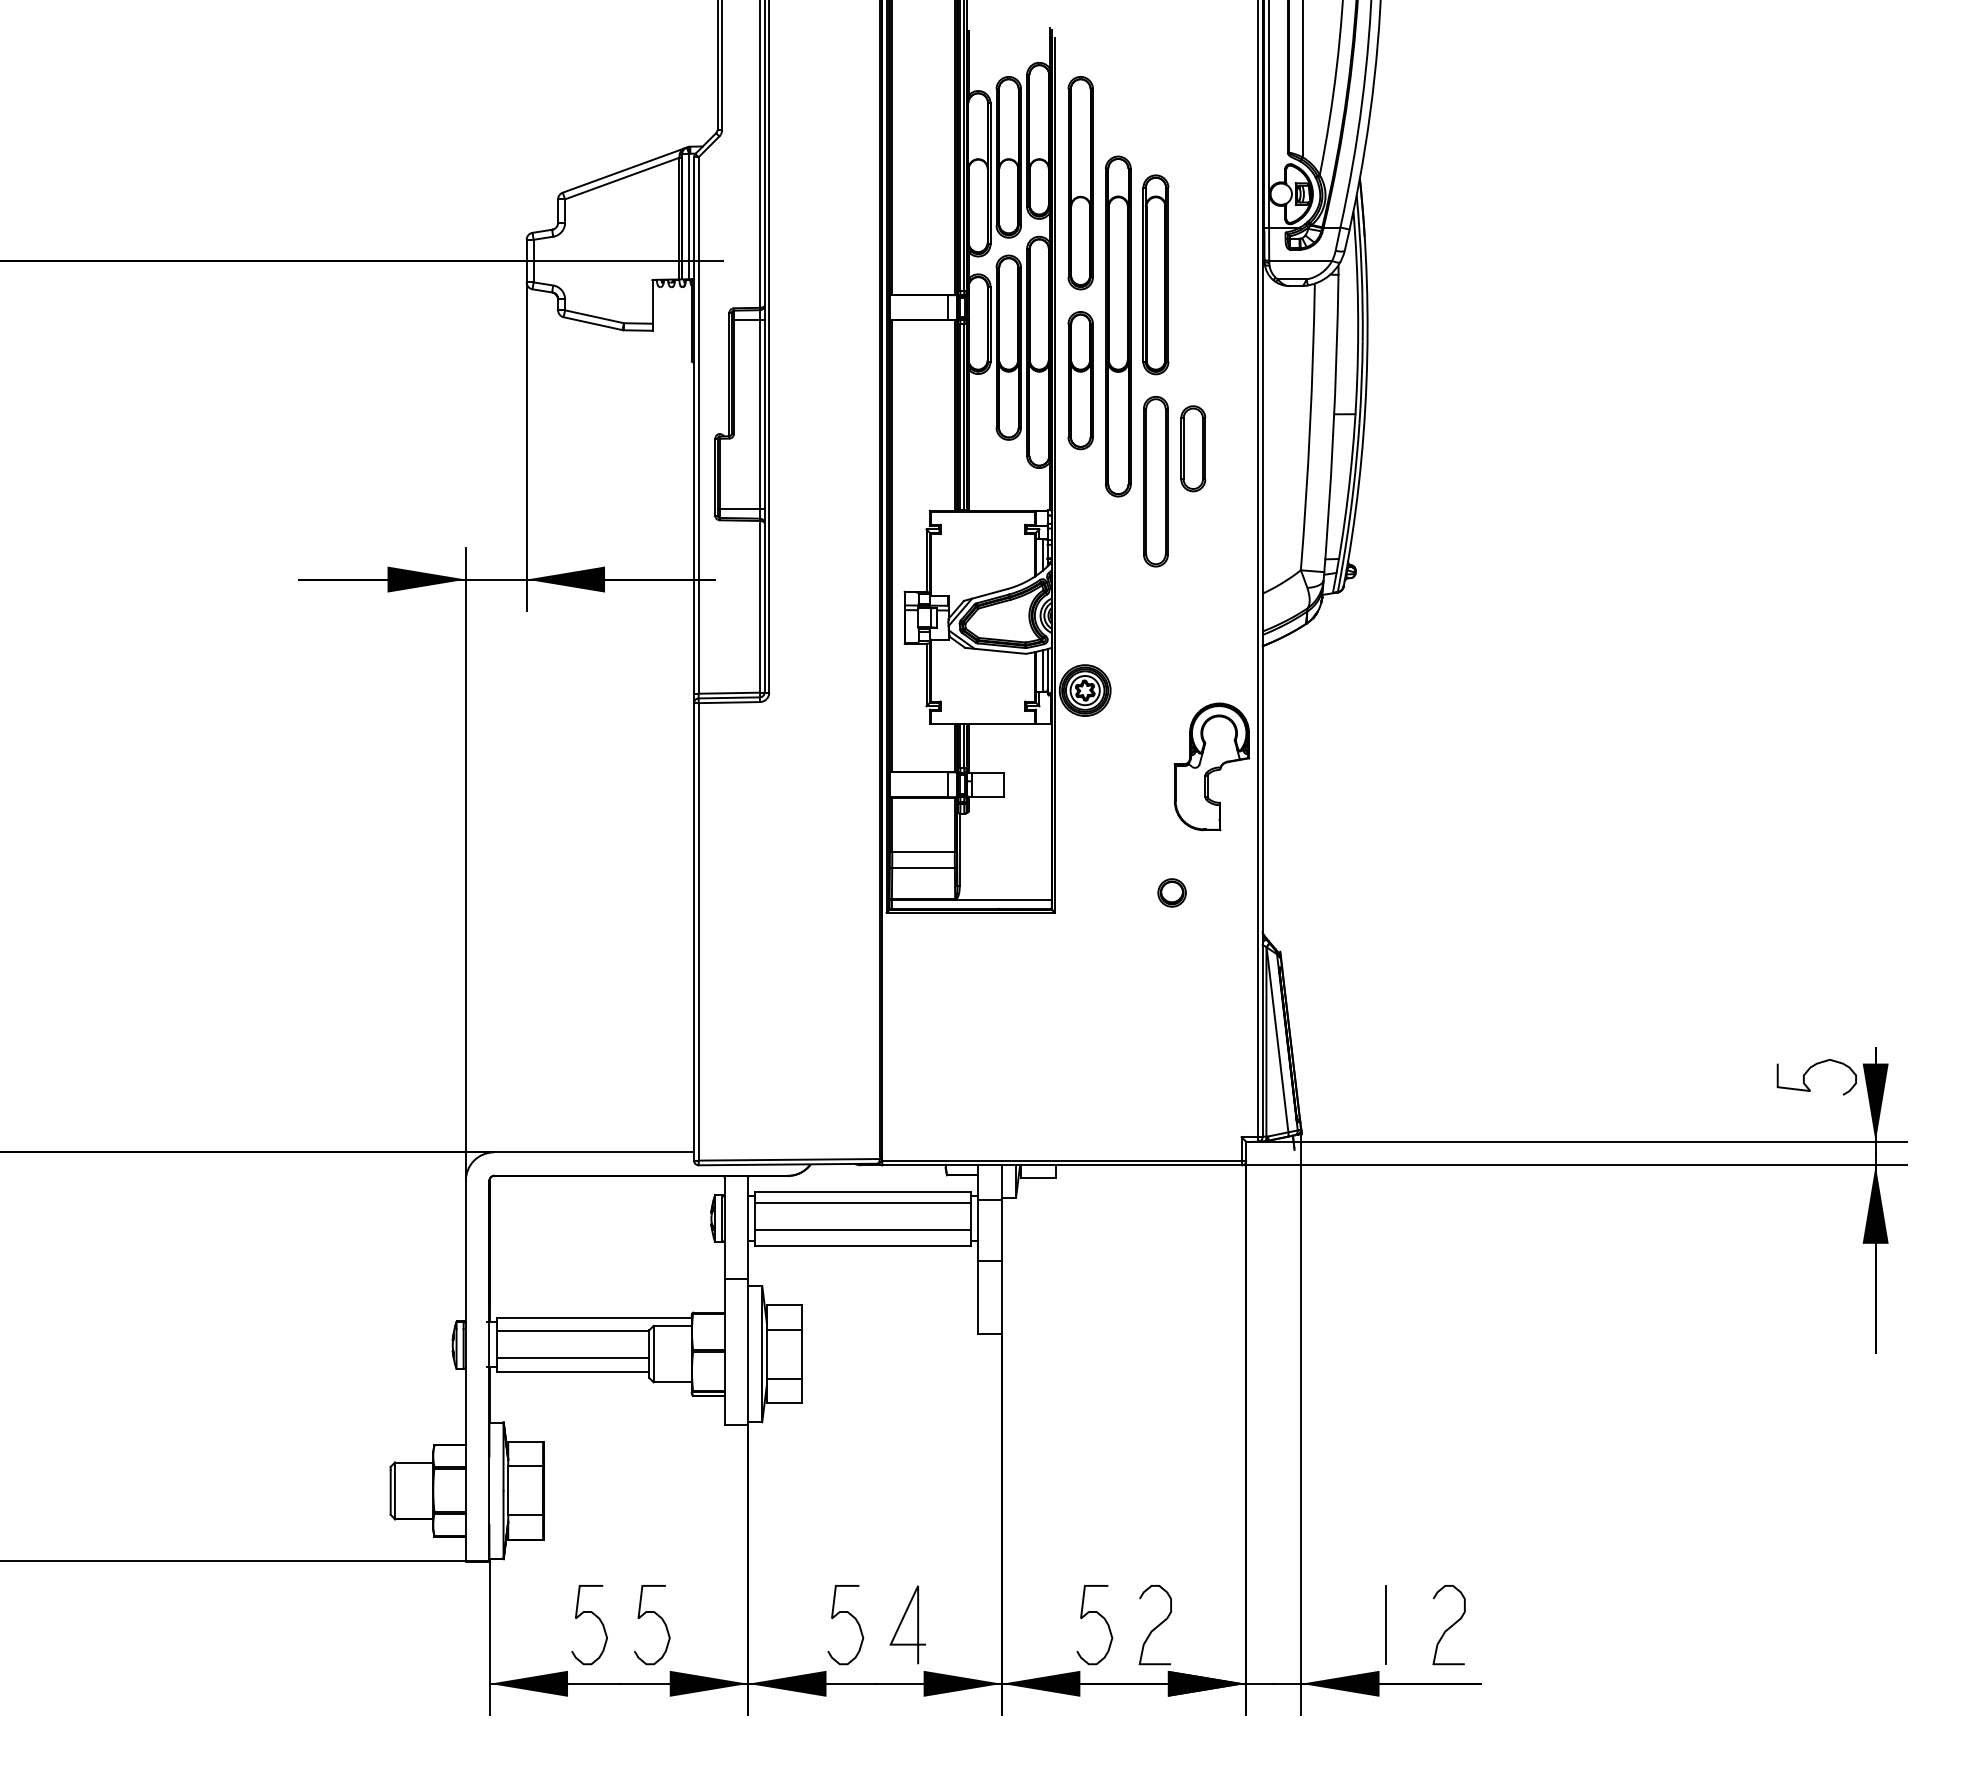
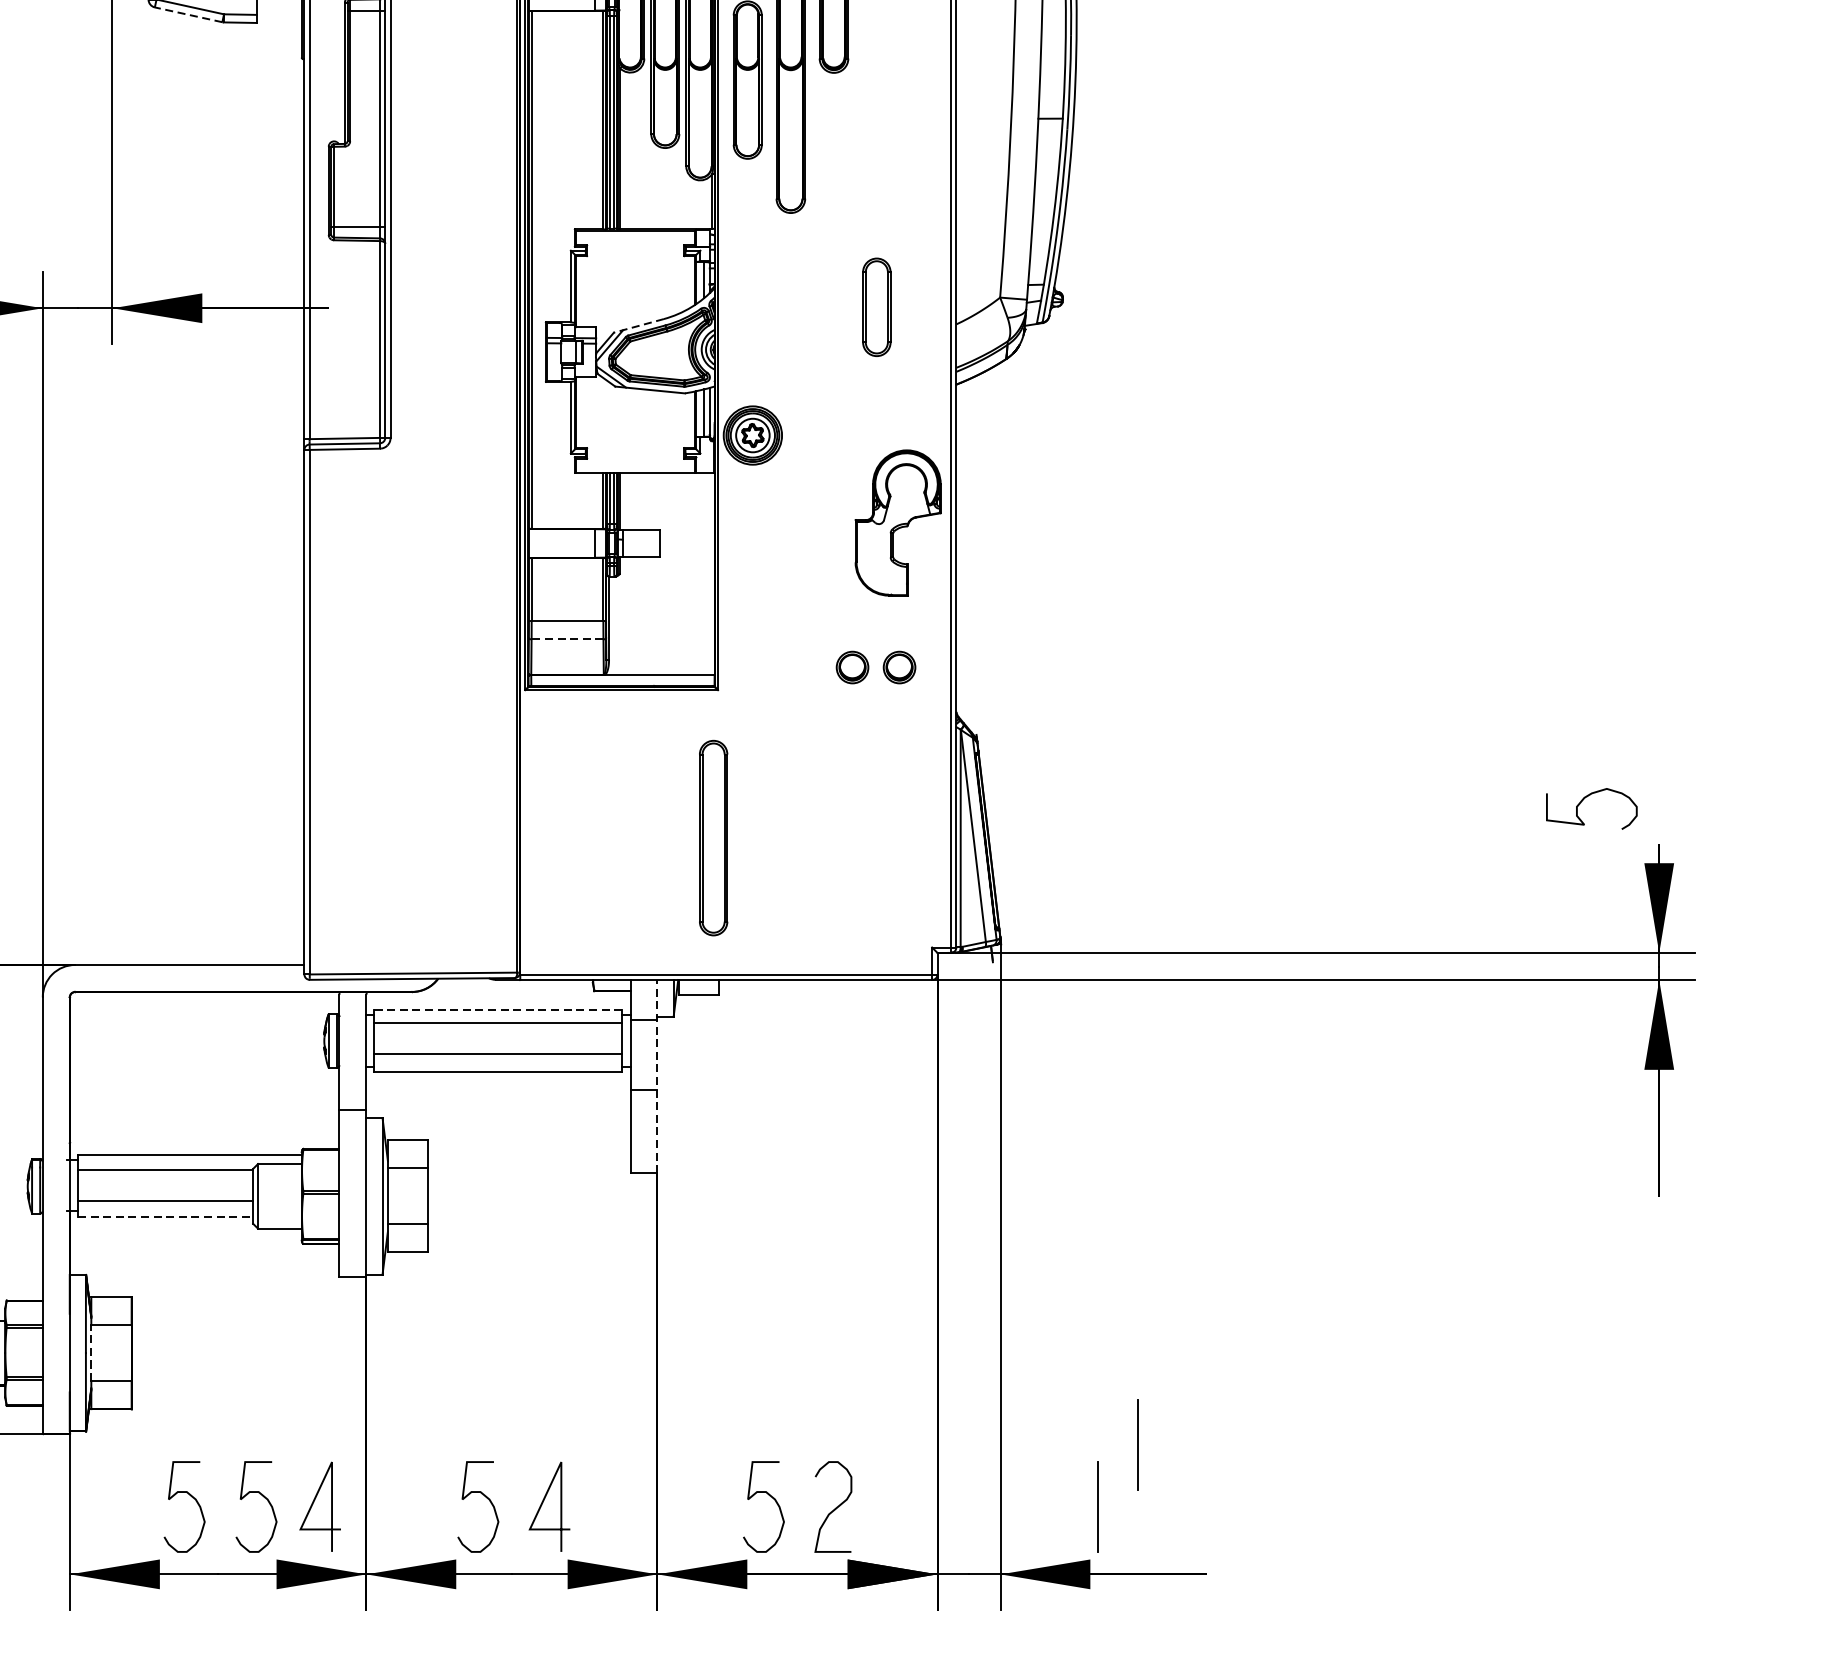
line: (592, 323) -> (187, 14), solid -> dashed
part: (1193, 448) -> (877, 307), moved
part: (1155, 481) -> (713, 837), moved
line: (985, 594) -> (638, 325), solid -> dashed
line: (923, 868) -> (567, 639), solid -> dashed
part: (1212, 892) -> (898, 667), added
curve: (1809, 1070) -> (1583, 801), moved
line: (863, 1191) -> (498, 1009), solid -> dashed
line: (1001, 1249) -> (656, 1076), solid -> dashed
line: (573, 1371) -> (166, 1216), solid -> dashed
line: (508, 1490) -> (91, 1352), solid -> dashed
line: (1420, 1570) -> (1137, 1444), added
line: (702, 1622) -> (314, 1504), added
curve: (1449, 1626) -> (1170, 1508), removed

